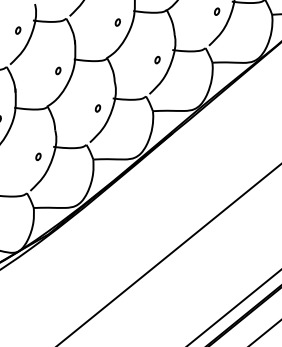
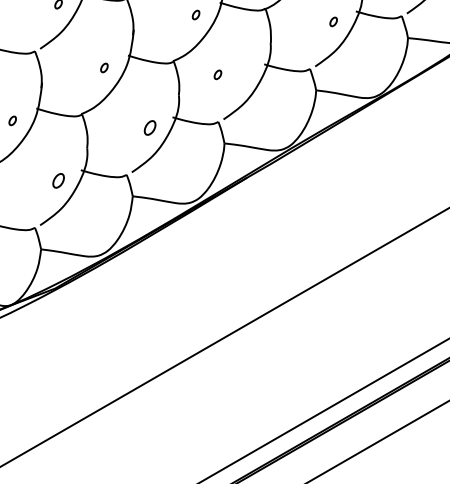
part: (157, 59) -> (217, 74), moved
part: (98, 108) -> (150, 127), size x1.6
part: (38, 156) -> (58, 180), size x1.6

